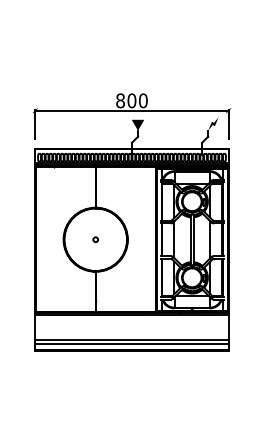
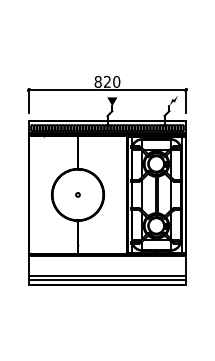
text: (131, 100) -> (107, 81), 800 -> 820

